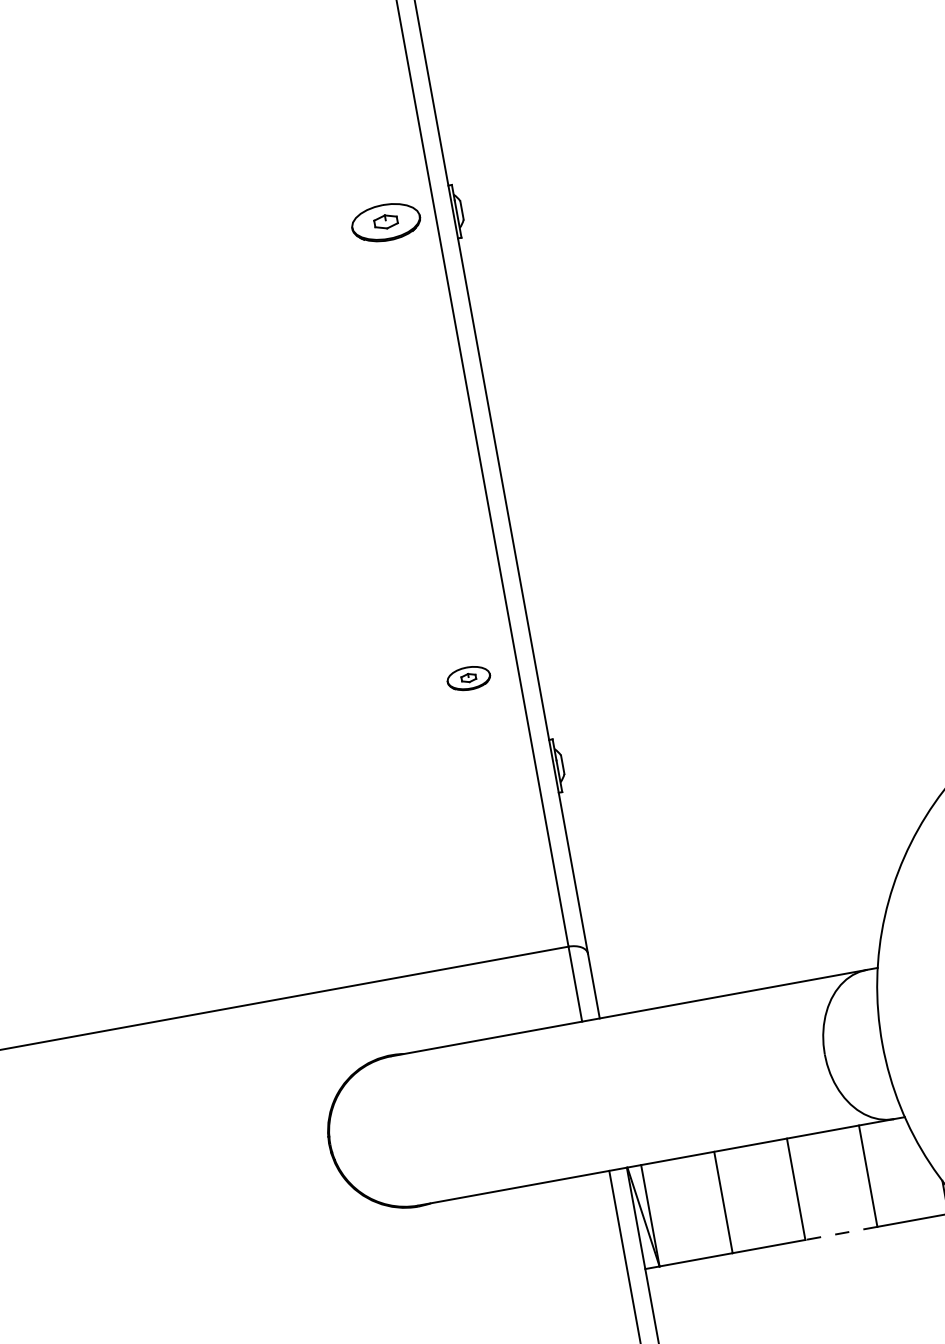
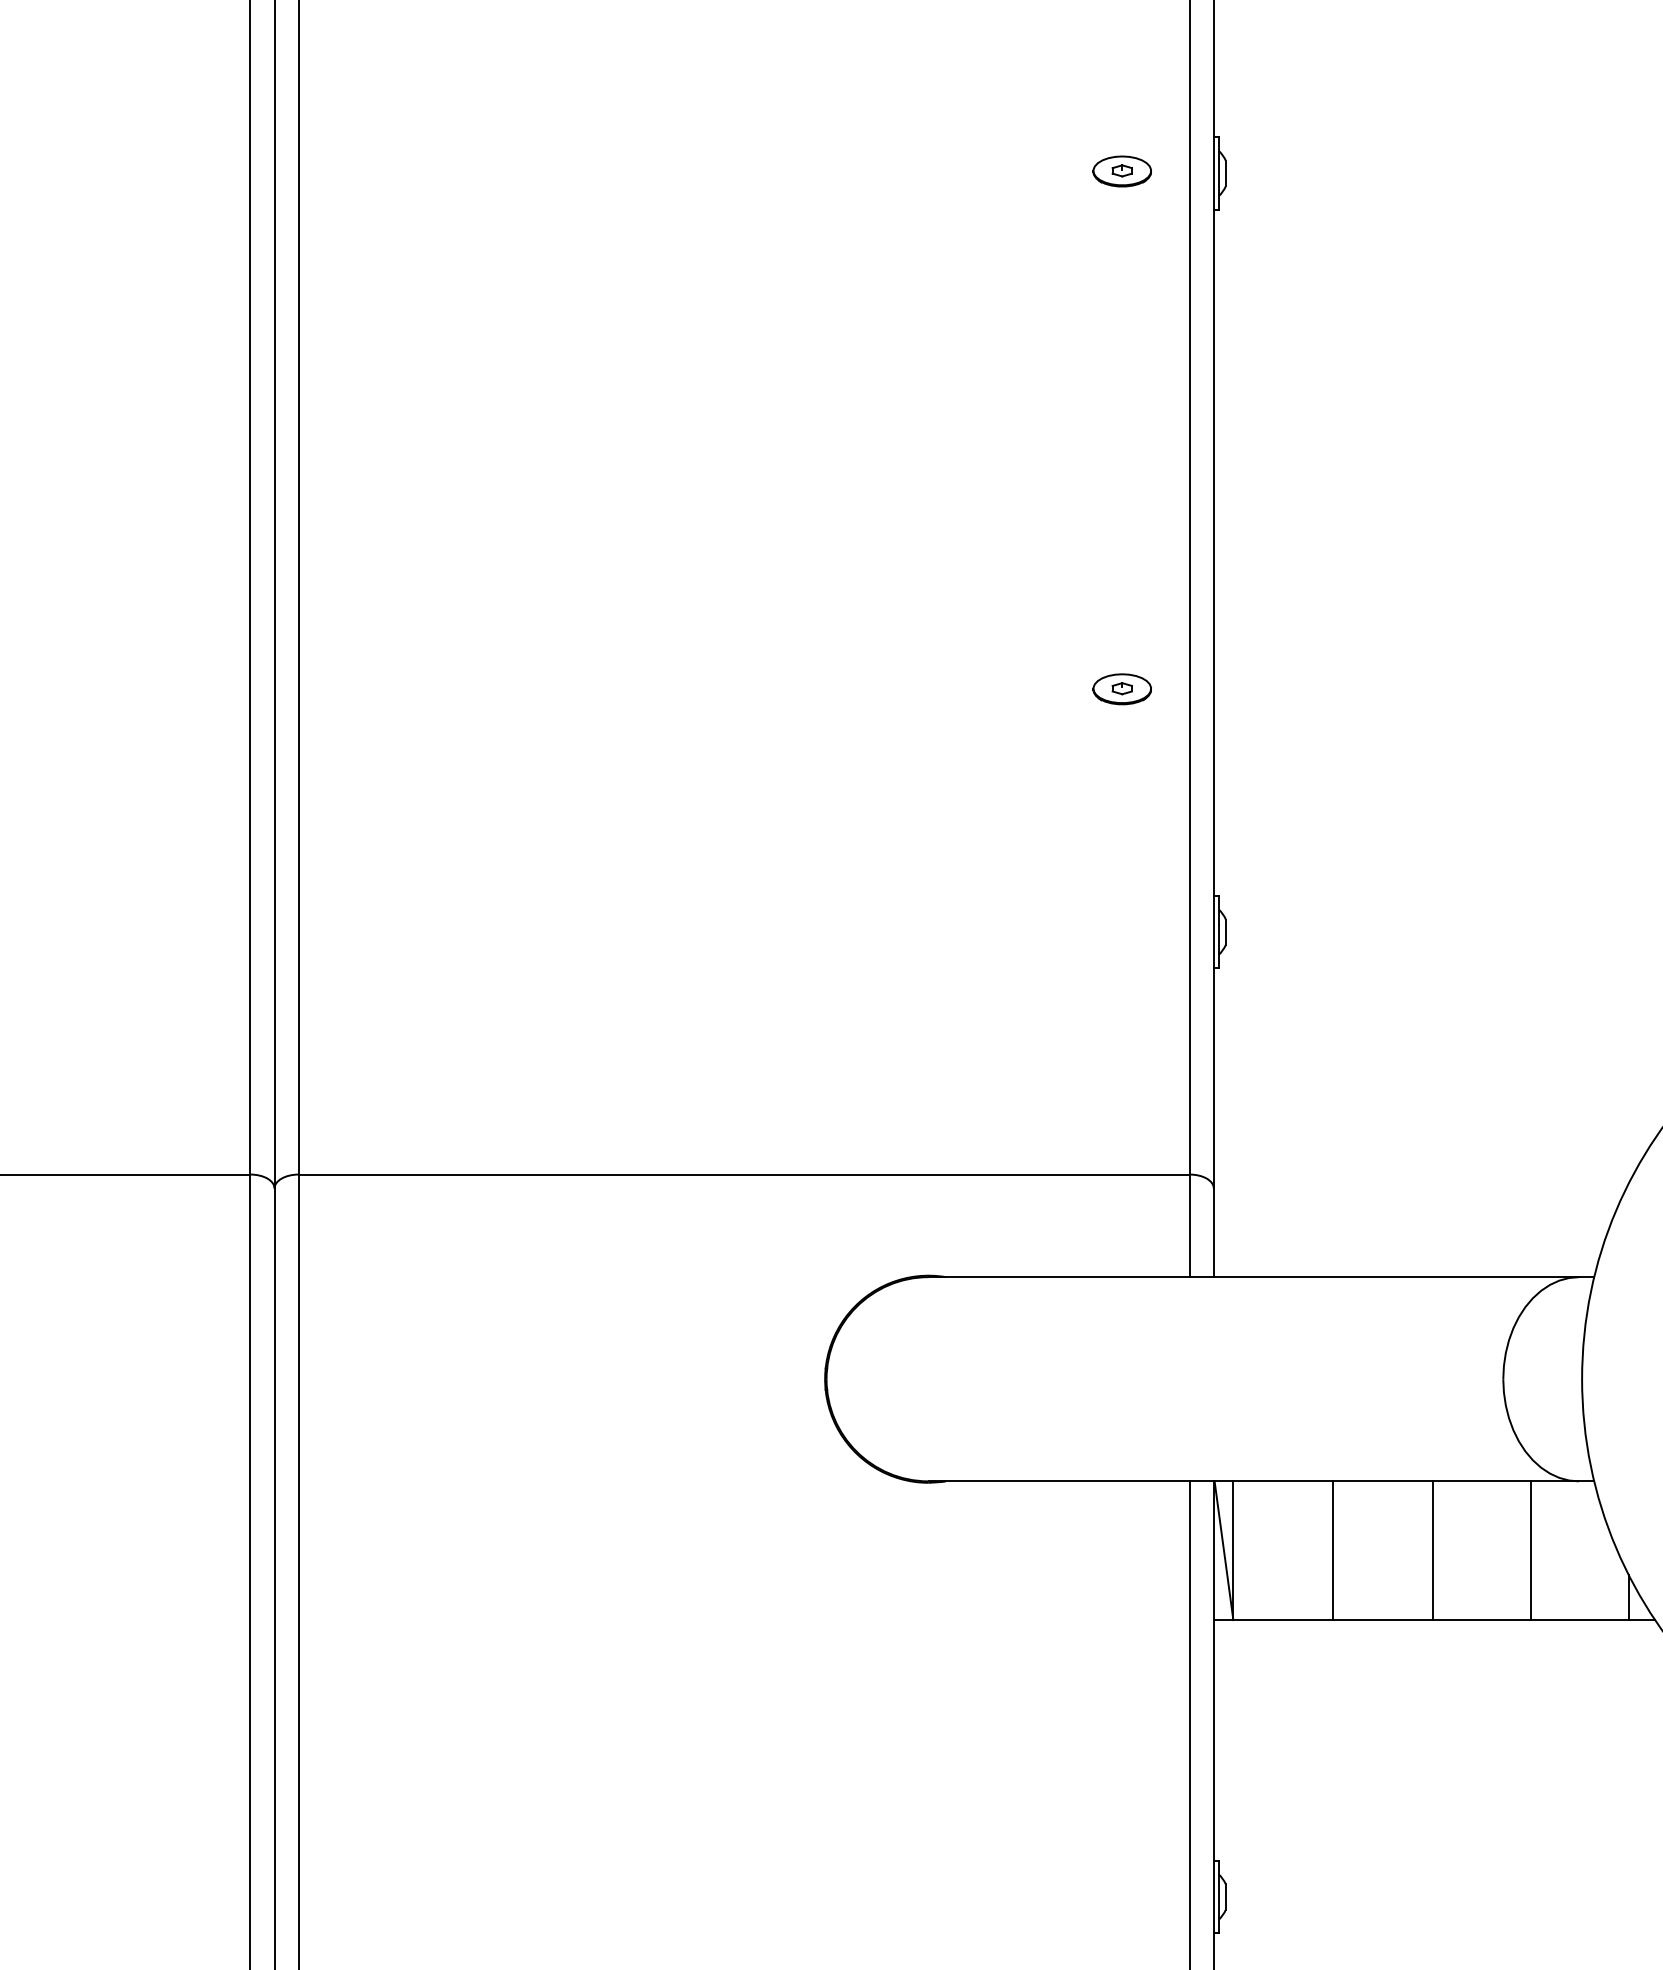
part: (385, 222) -> (1121, 171), size x0.62
part: (468, 678) -> (1121, 689), moved
line: (840, 1233) -> (1481, 1620), dashed -> solid

